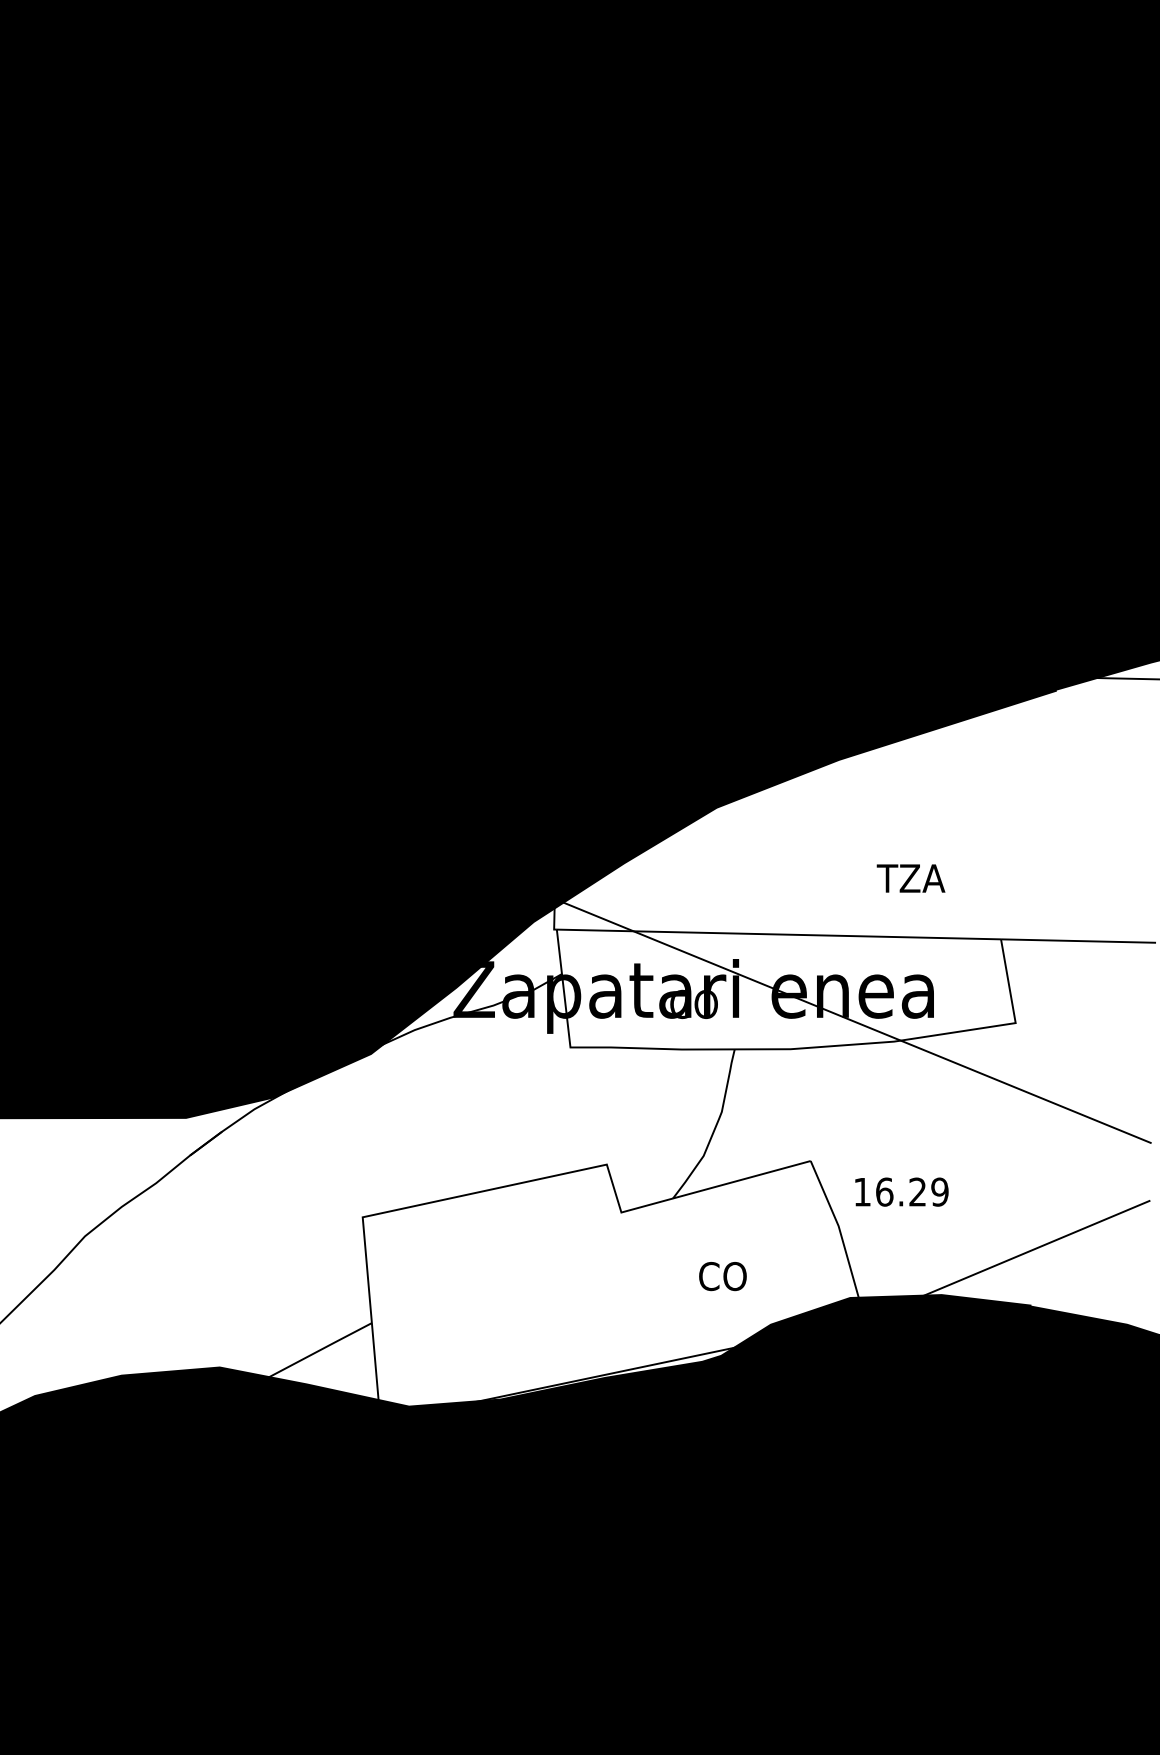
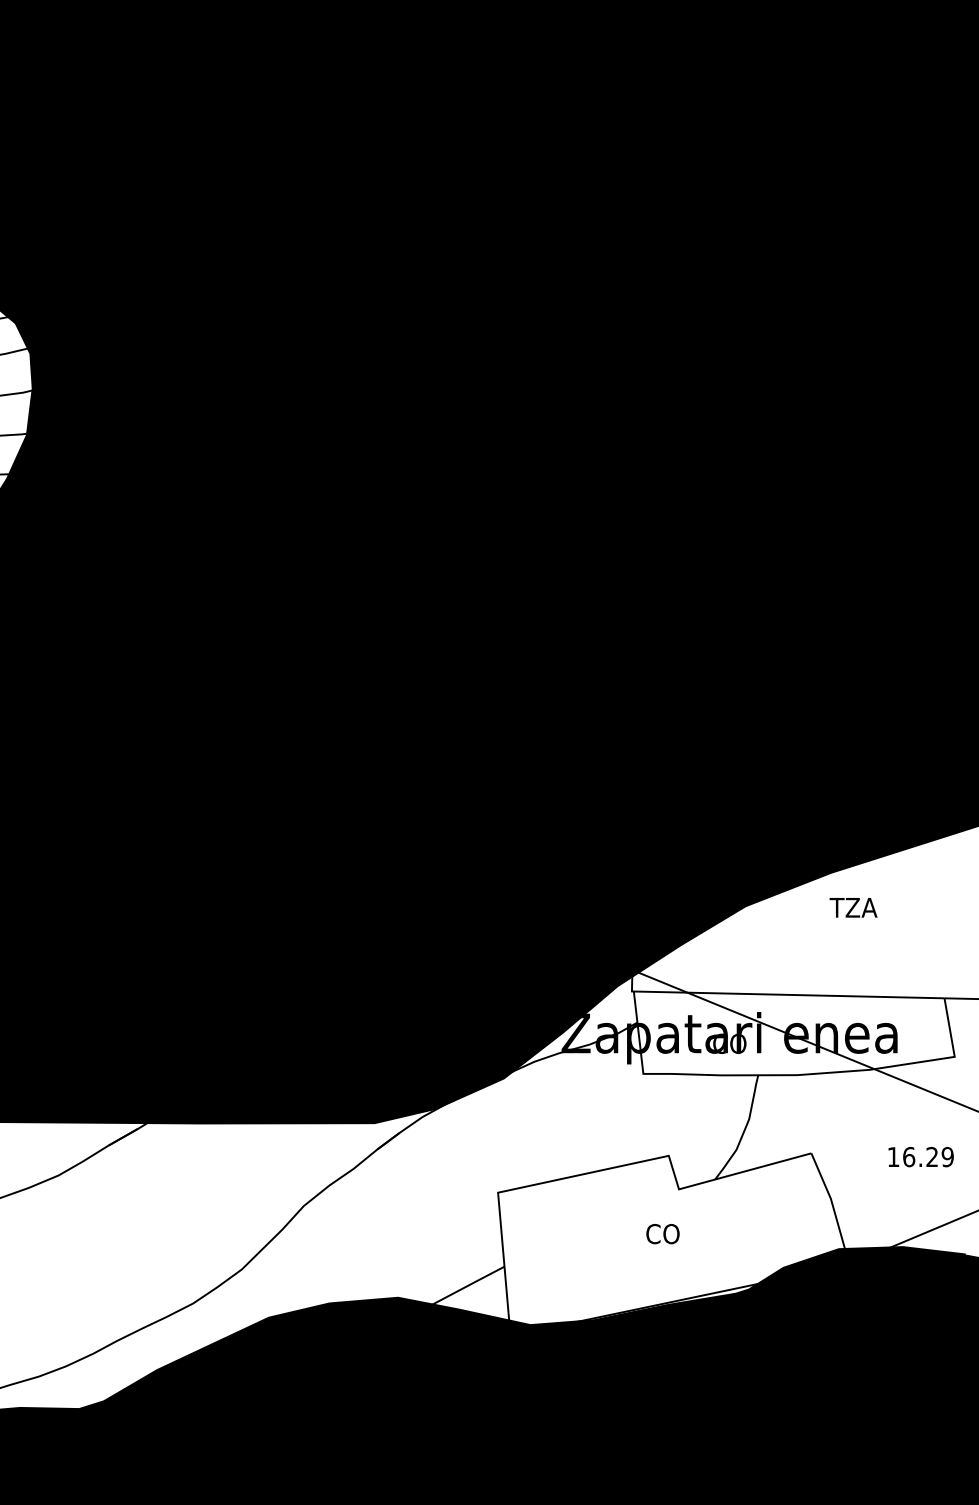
text: (910, 878) -> (853, 907), moved
text: (900, 1192) -> (920, 1157), moved
text: (722, 1277) -> (662, 1234), moved

